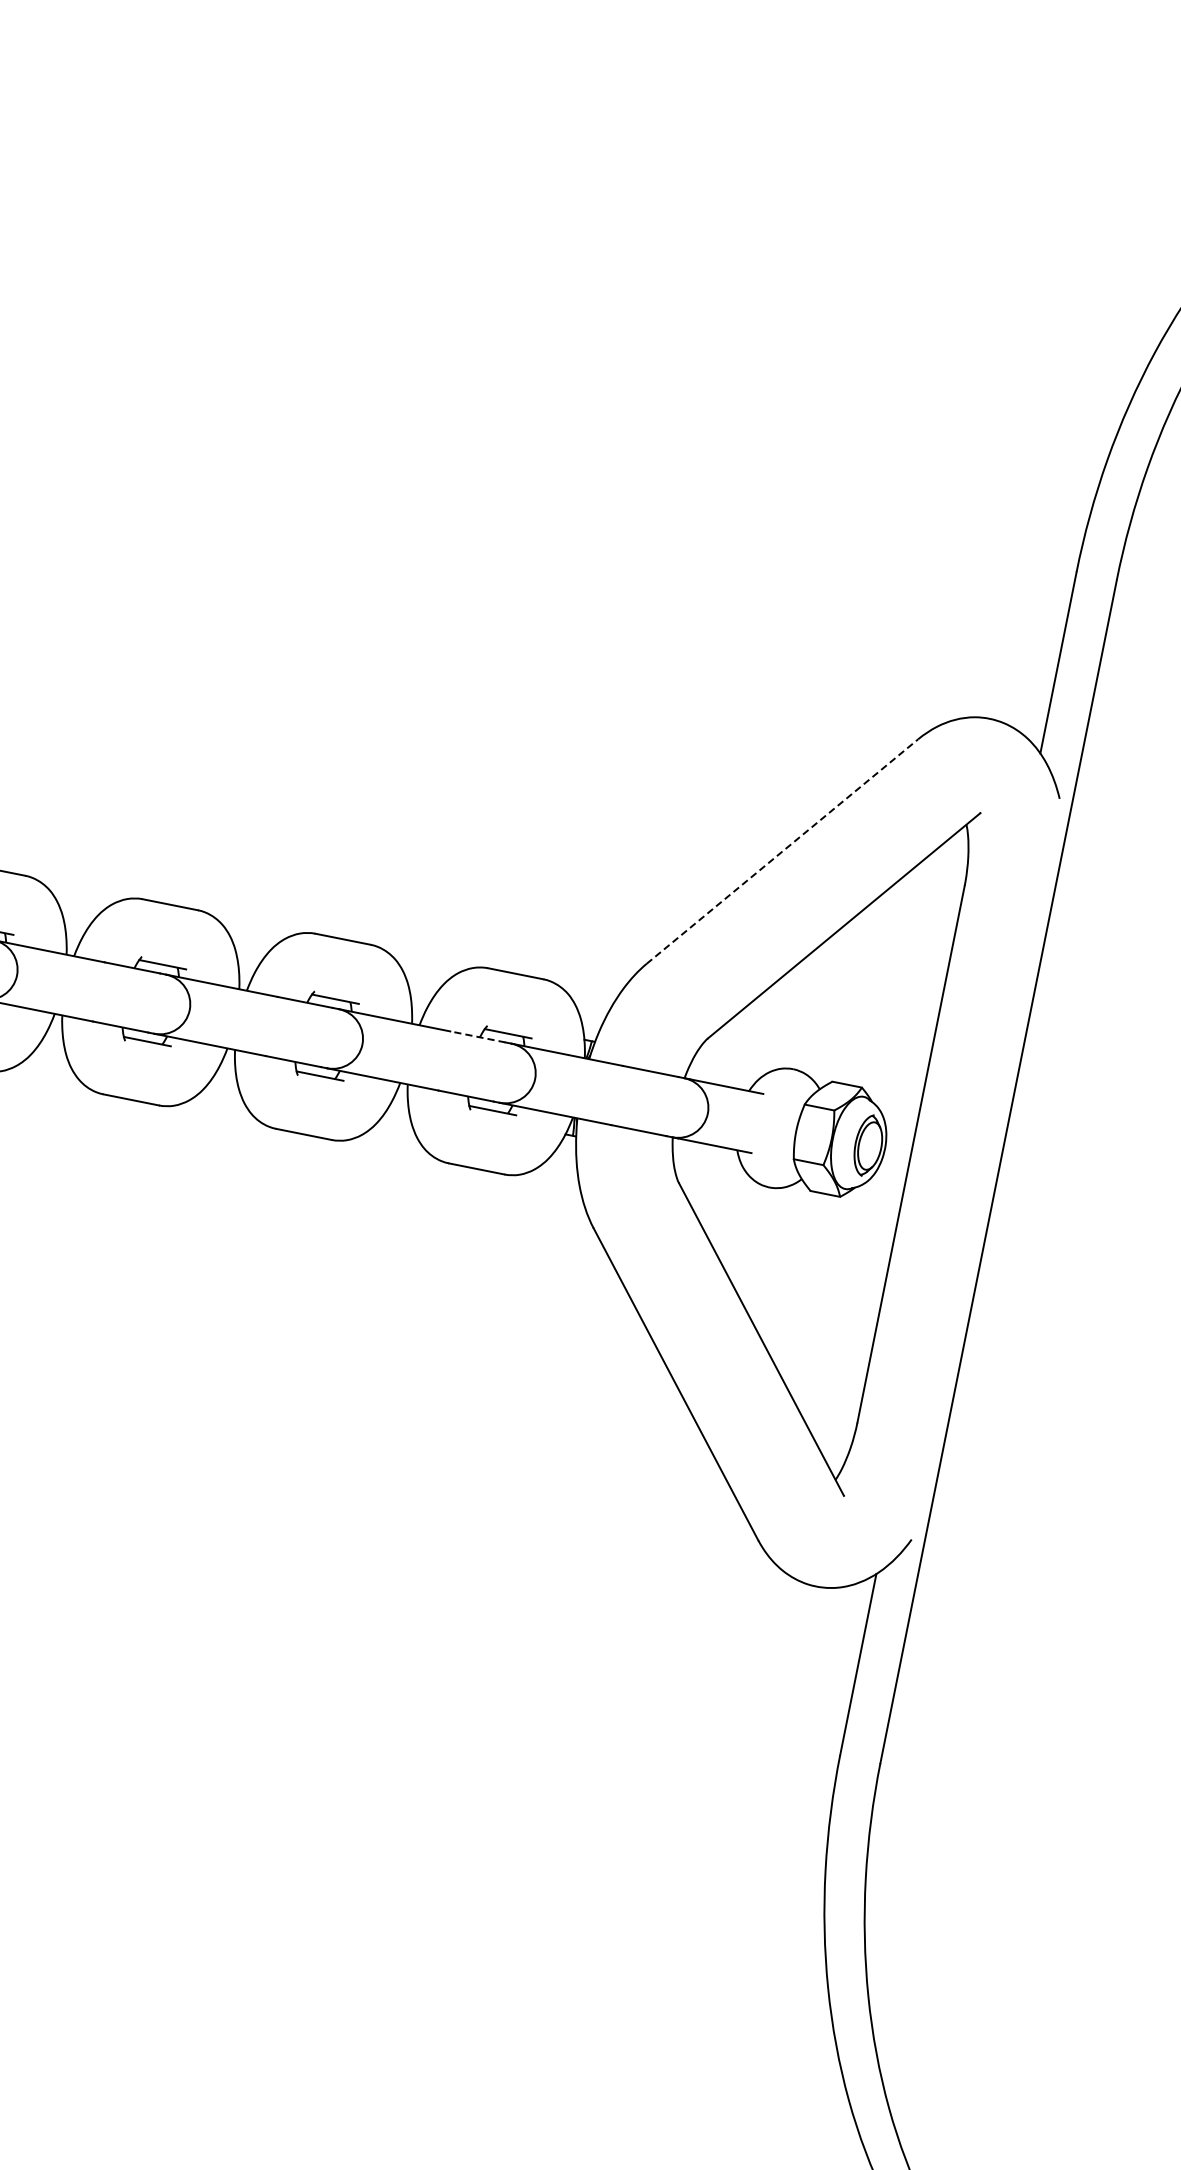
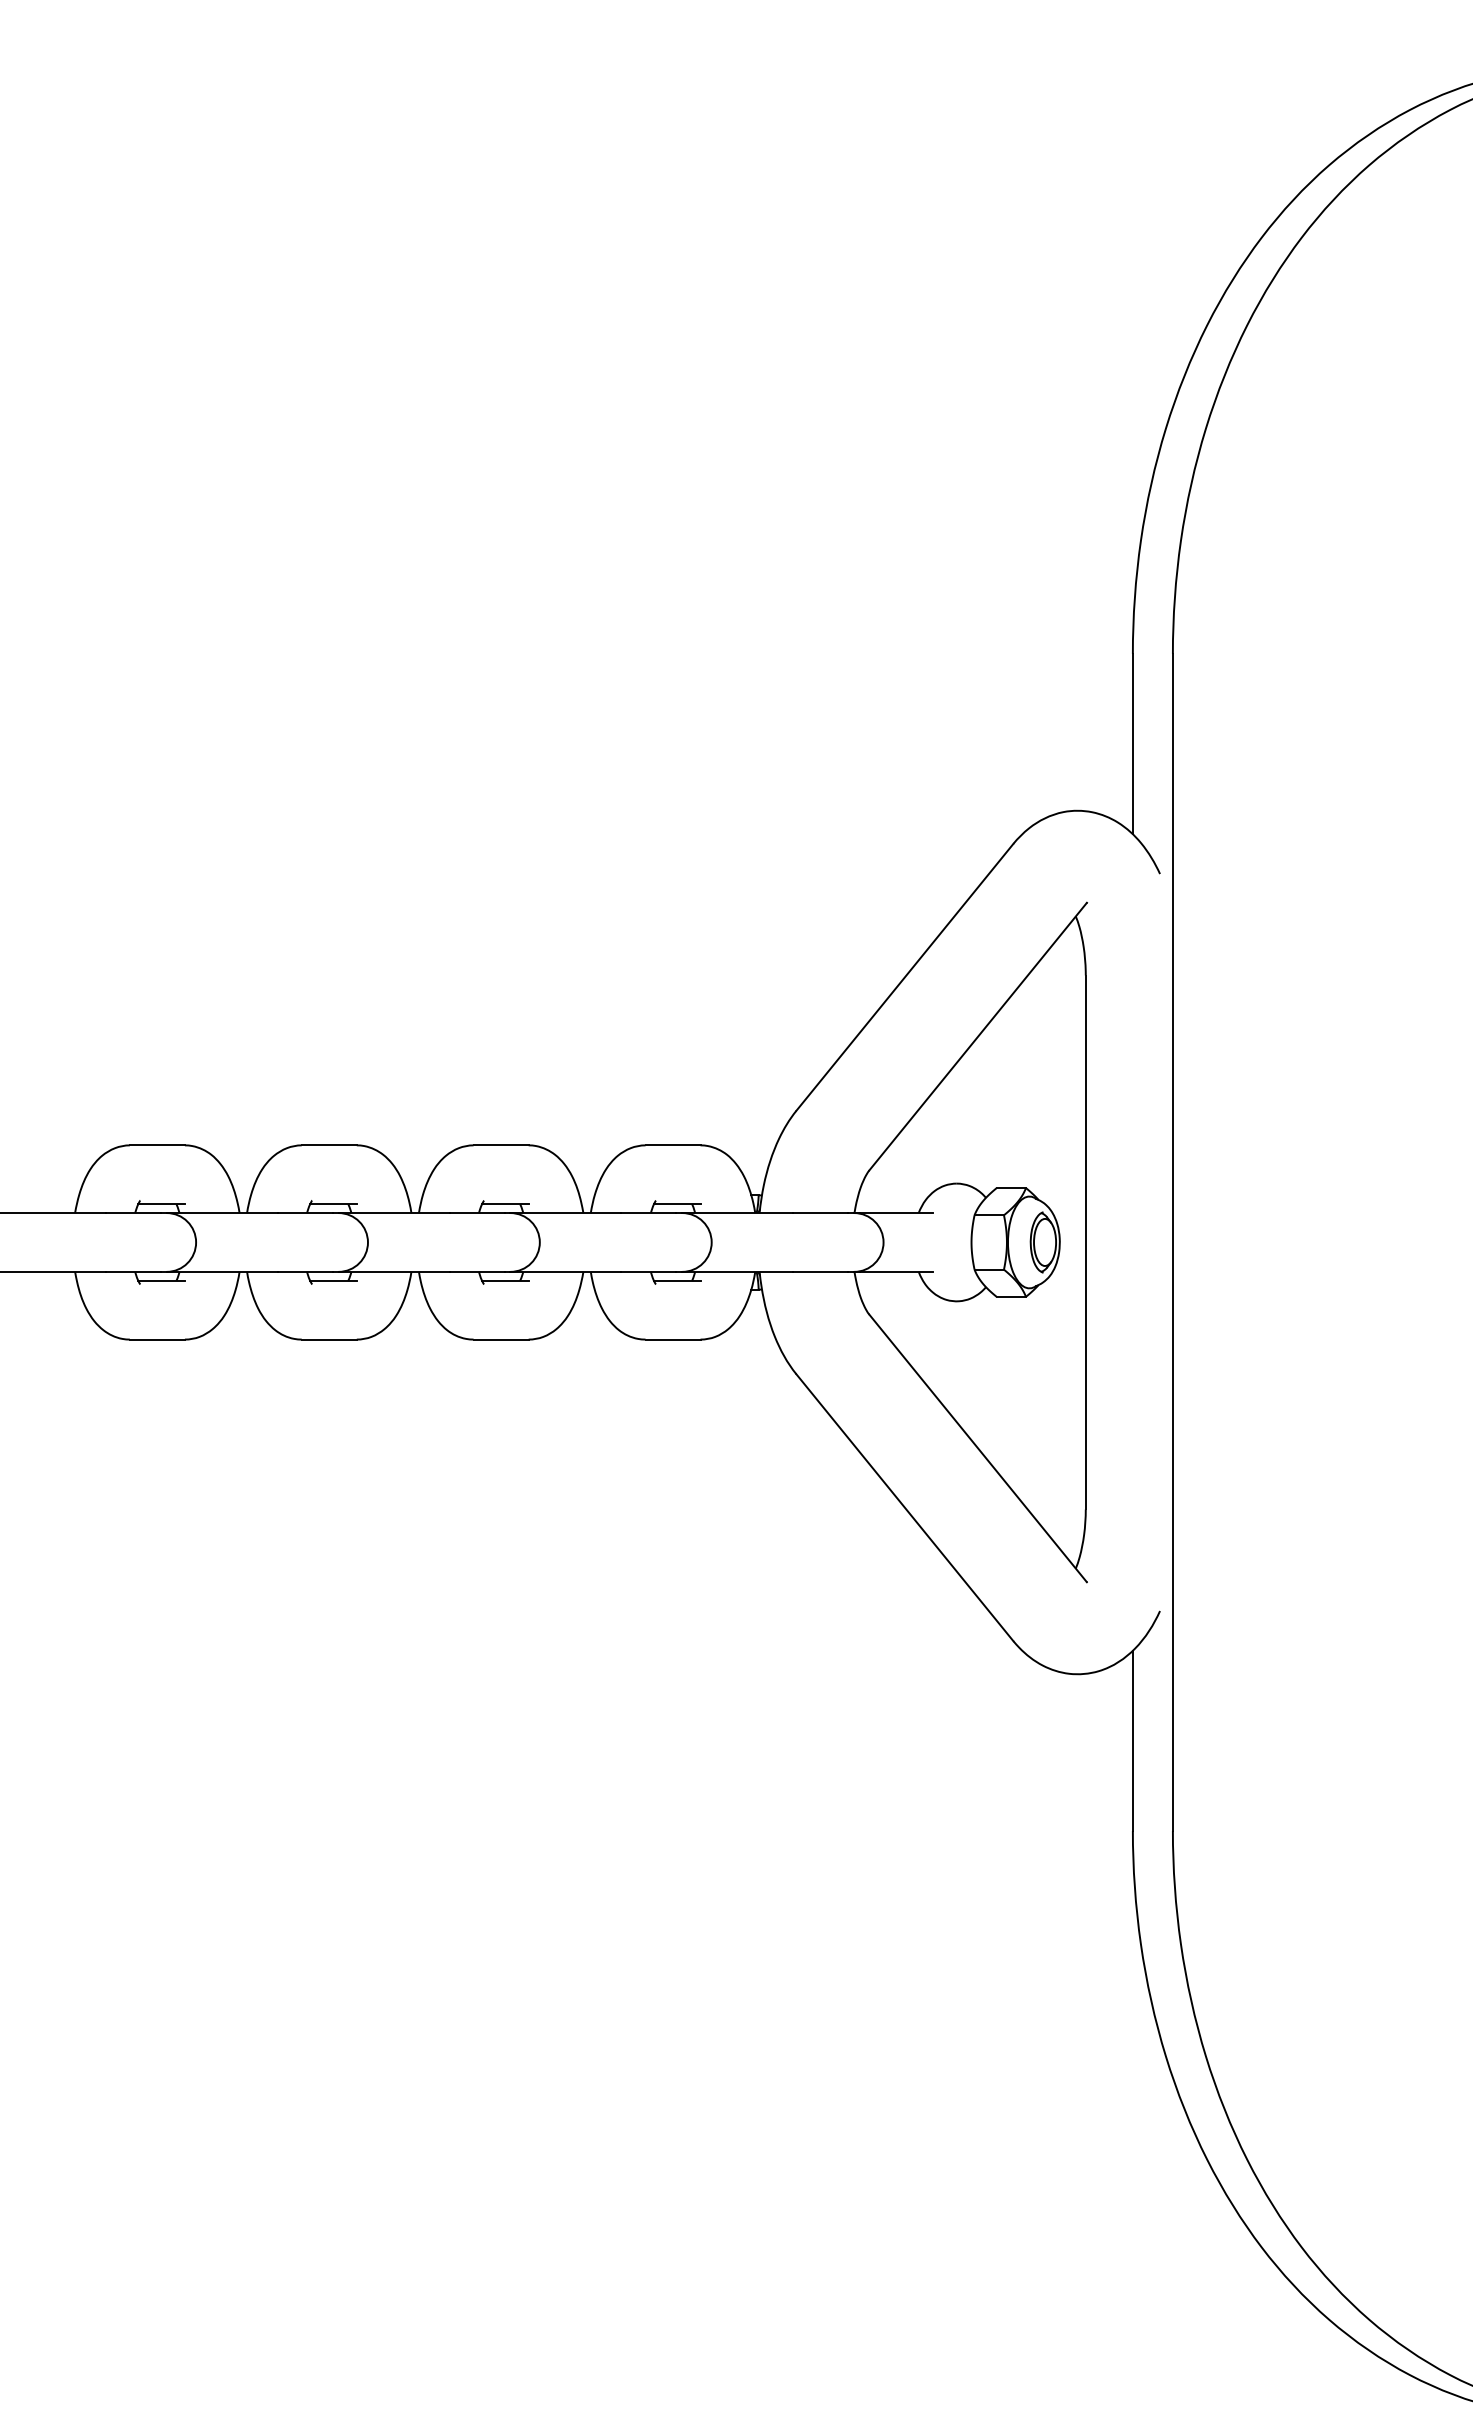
line: (783, 851) -> (905, 977), dashed -> solid
line: (477, 1037) -> (648, 1213), dashed -> solid

